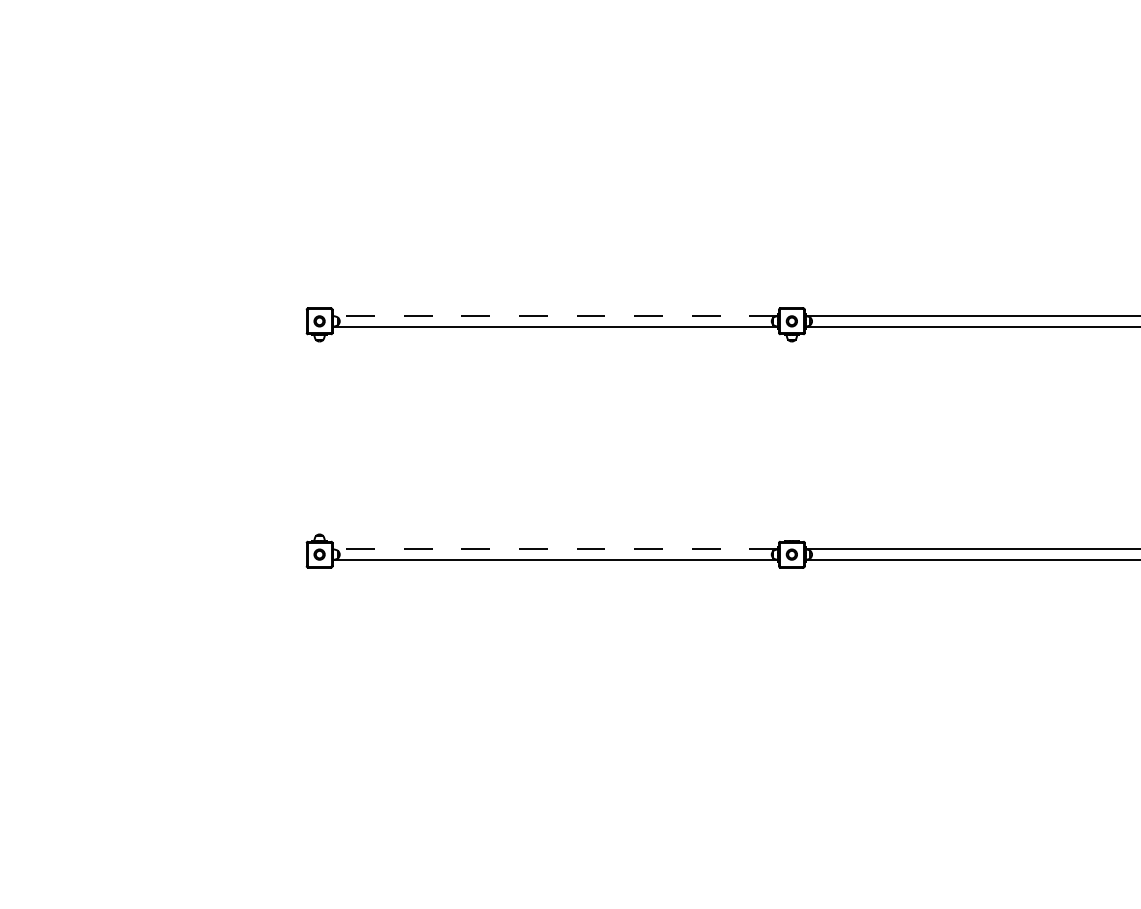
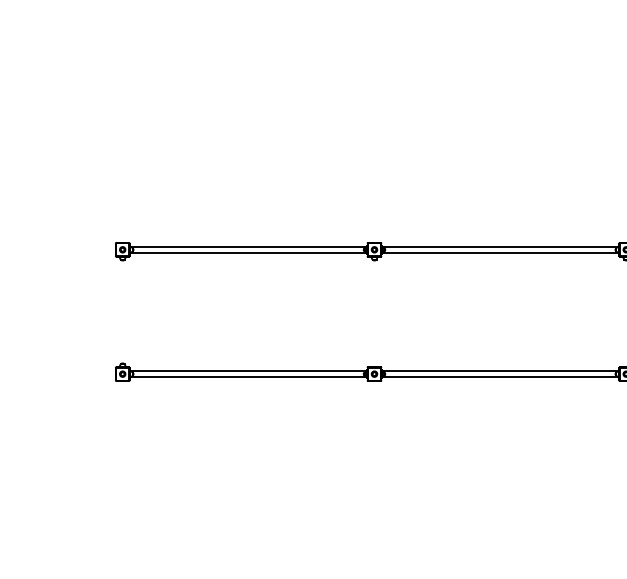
line: (555, 315) -> (248, 246), dashed -> solid
line: (555, 549) -> (248, 371), dashed -> solid

